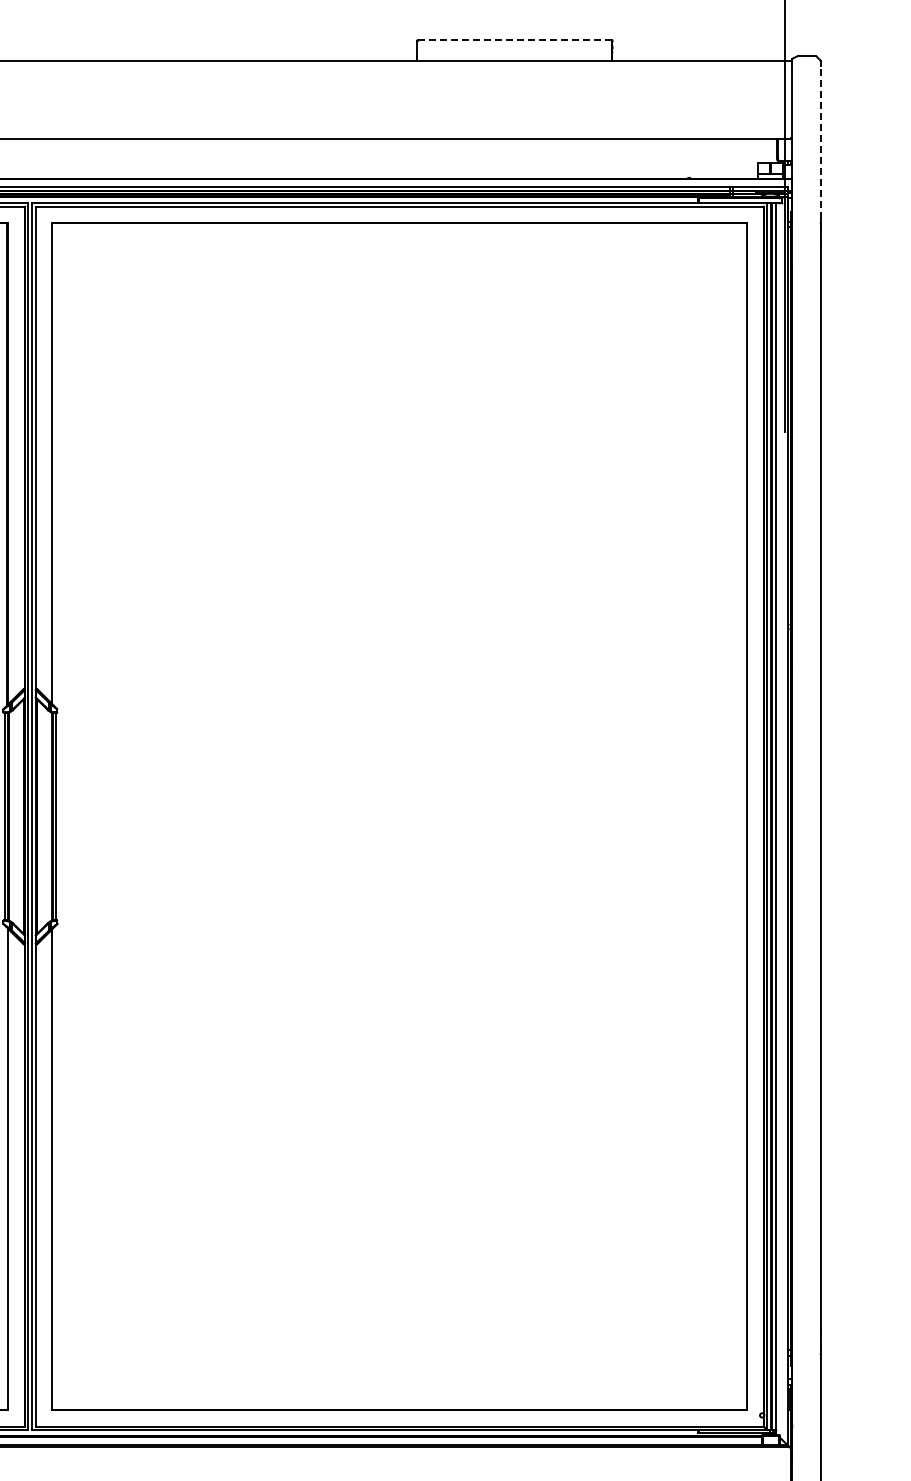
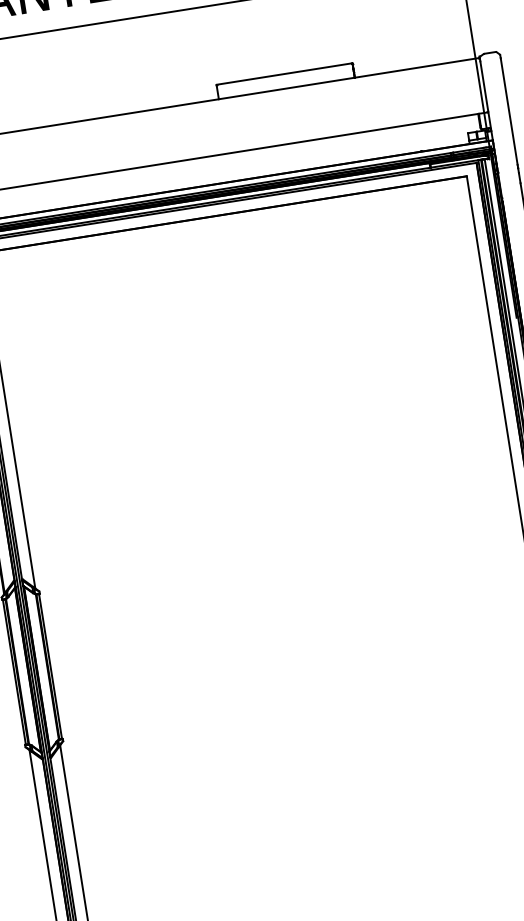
line: (514, 39) -> (284, 73), dashed -> solid
line: (820, 141) -> (508, 111), dashed -> solid

